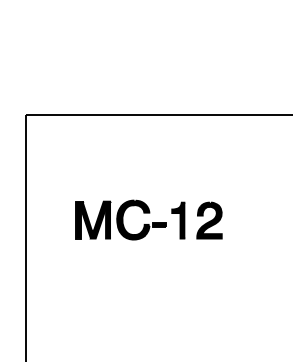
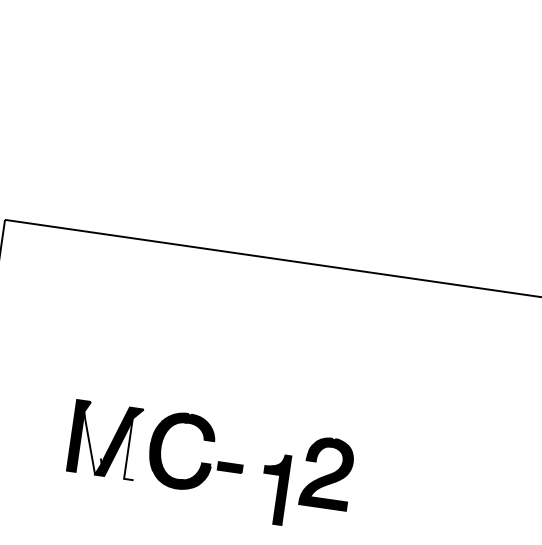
fill: (86, 219) -> (91, 436), removed
fill: (108, 219) -> (134, 443), removed
part: (178, 220) -> (274, 488), moved

